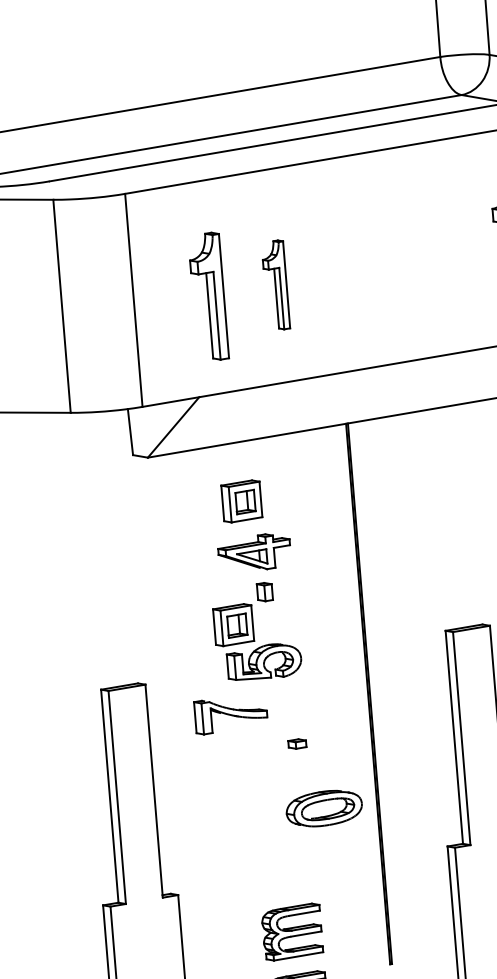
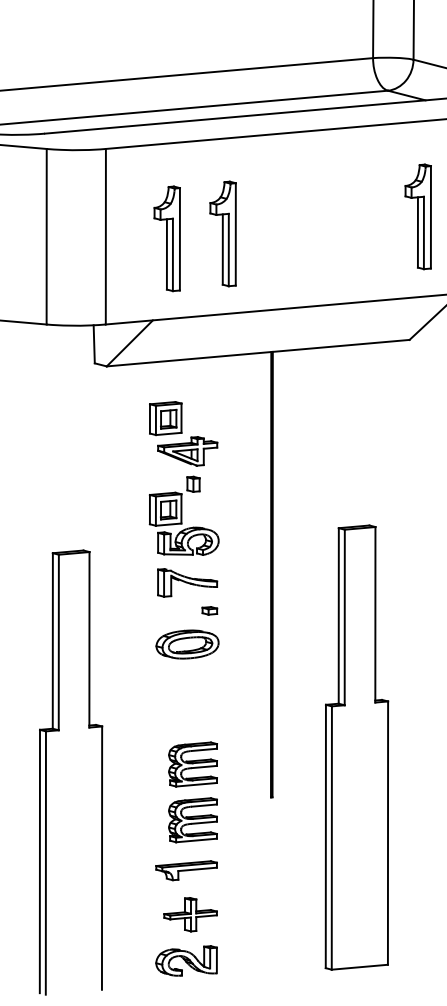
part: (275, 284) -> (222, 233), size x1.43
part: (241, 501) -> (165, 418), moved
part: (231, 714) -> (187, 582), moved
part: (324, 808) -> (187, 644), moved

